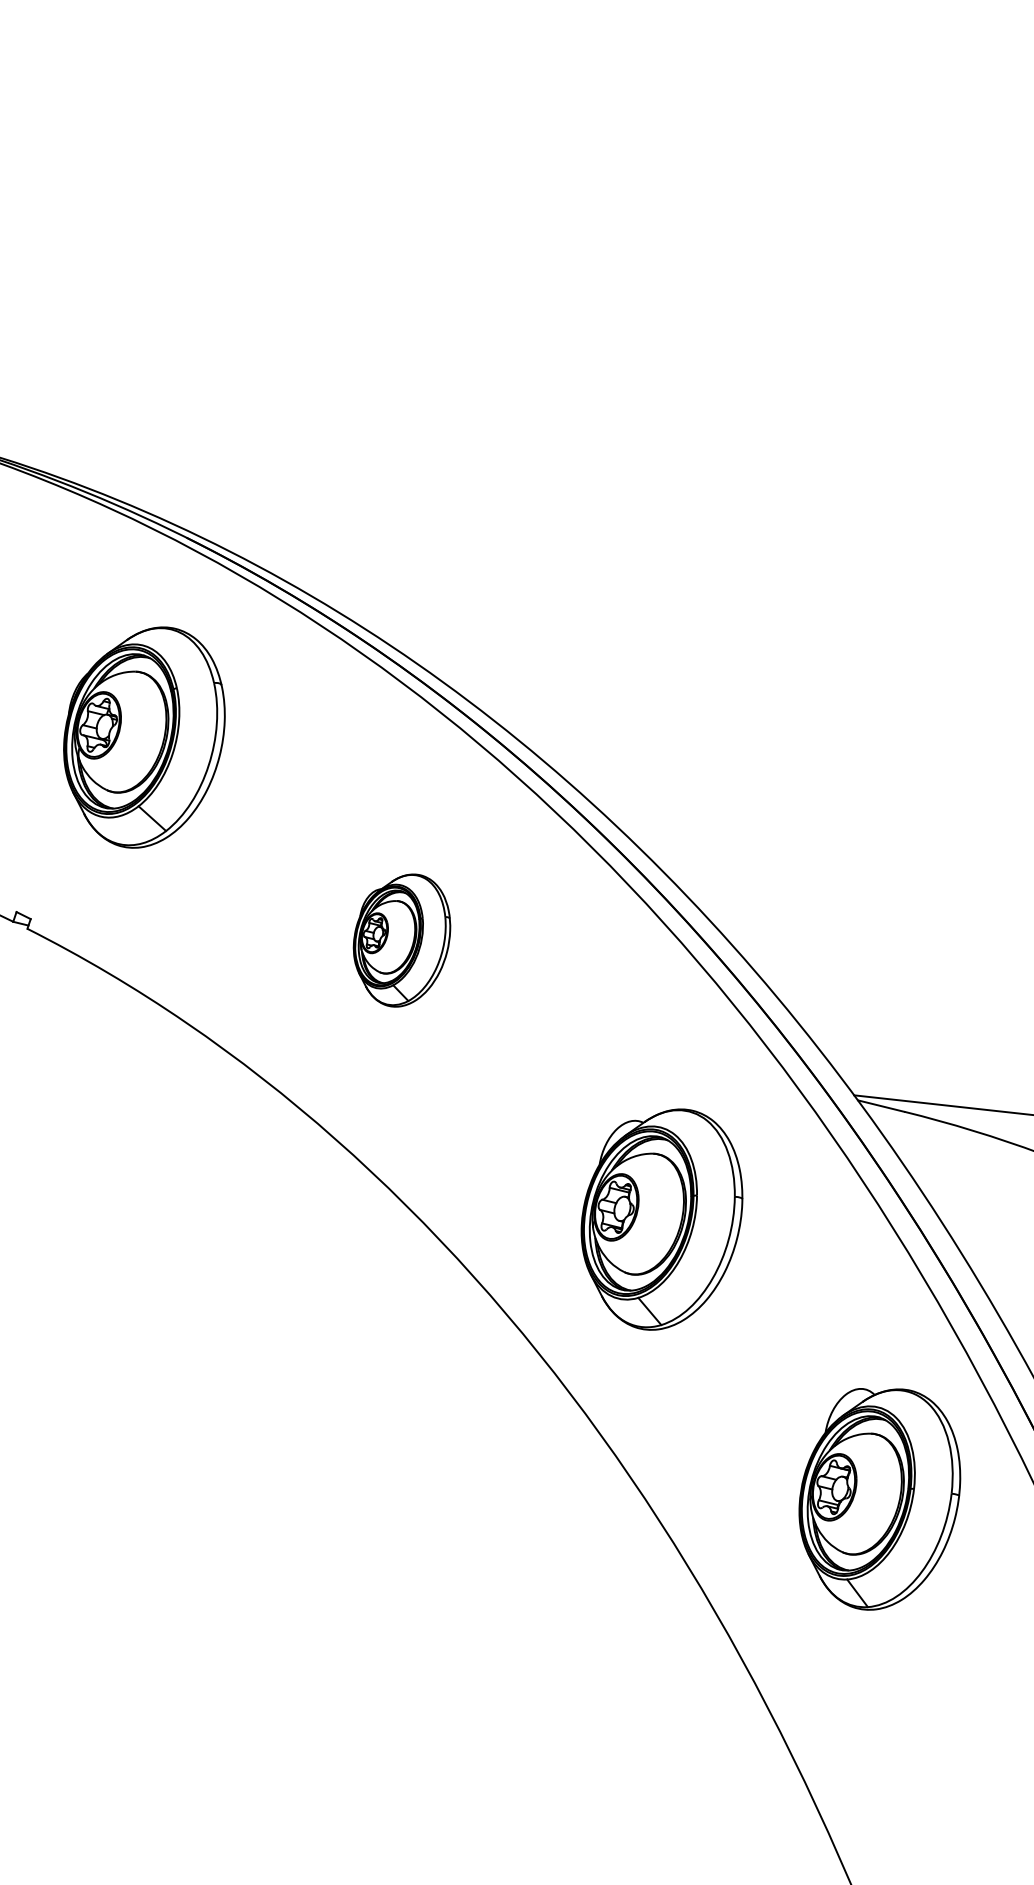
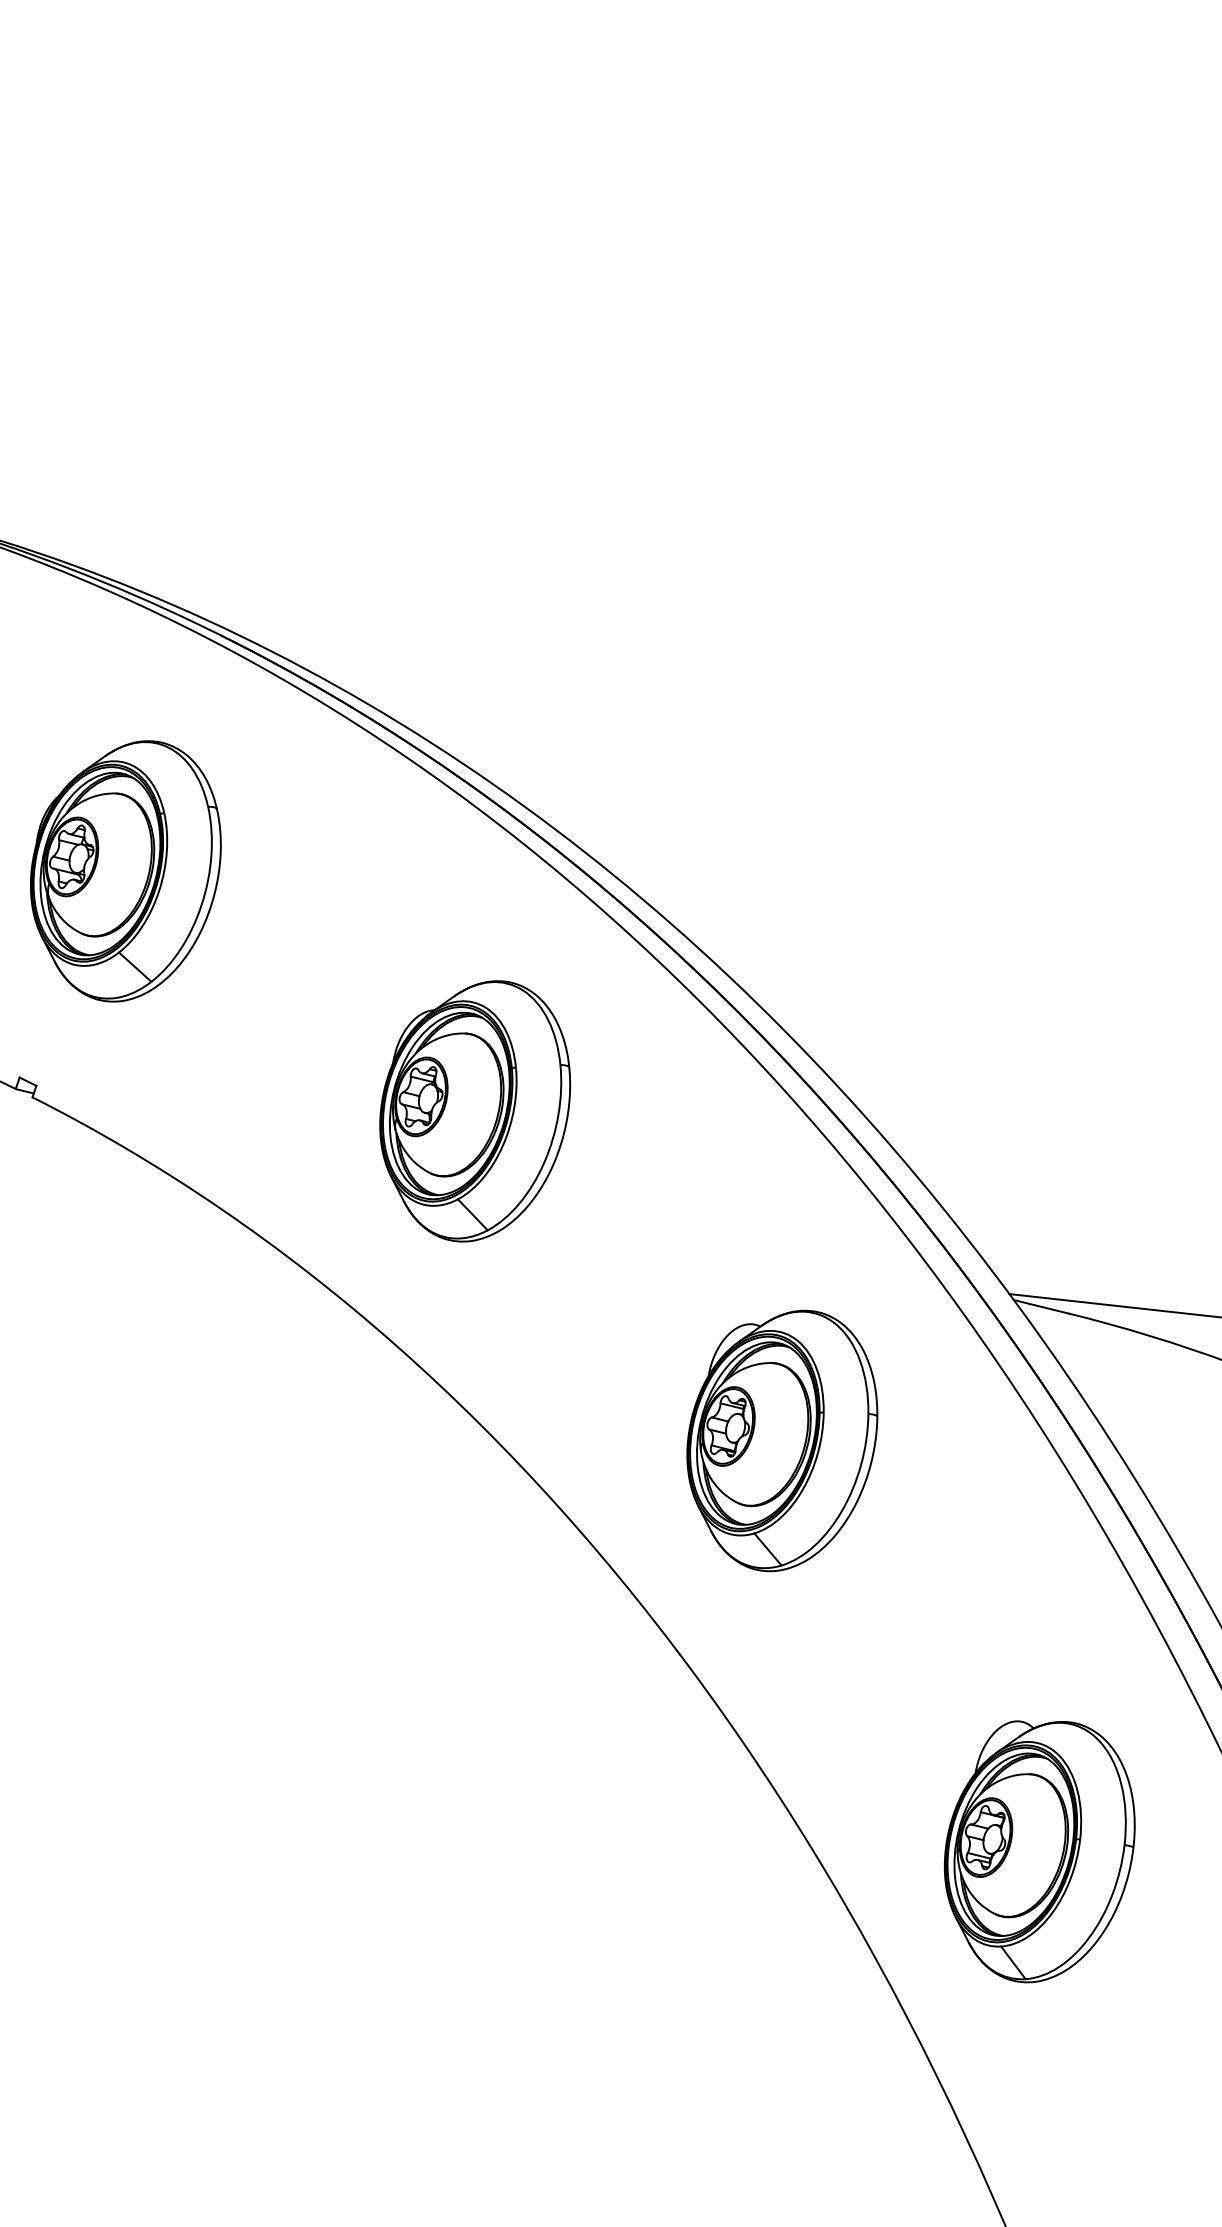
part: (144, 737) -> (125, 871), moved
part: (401, 940) -> (474, 1111), size x1.67
part: (879, 1499) -> (1039, 1852), moved

